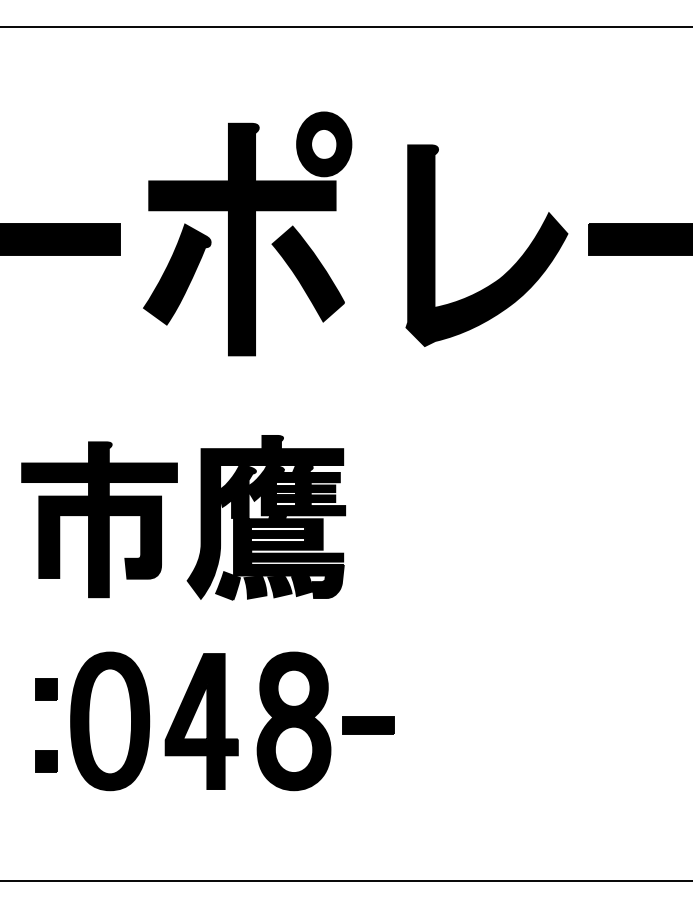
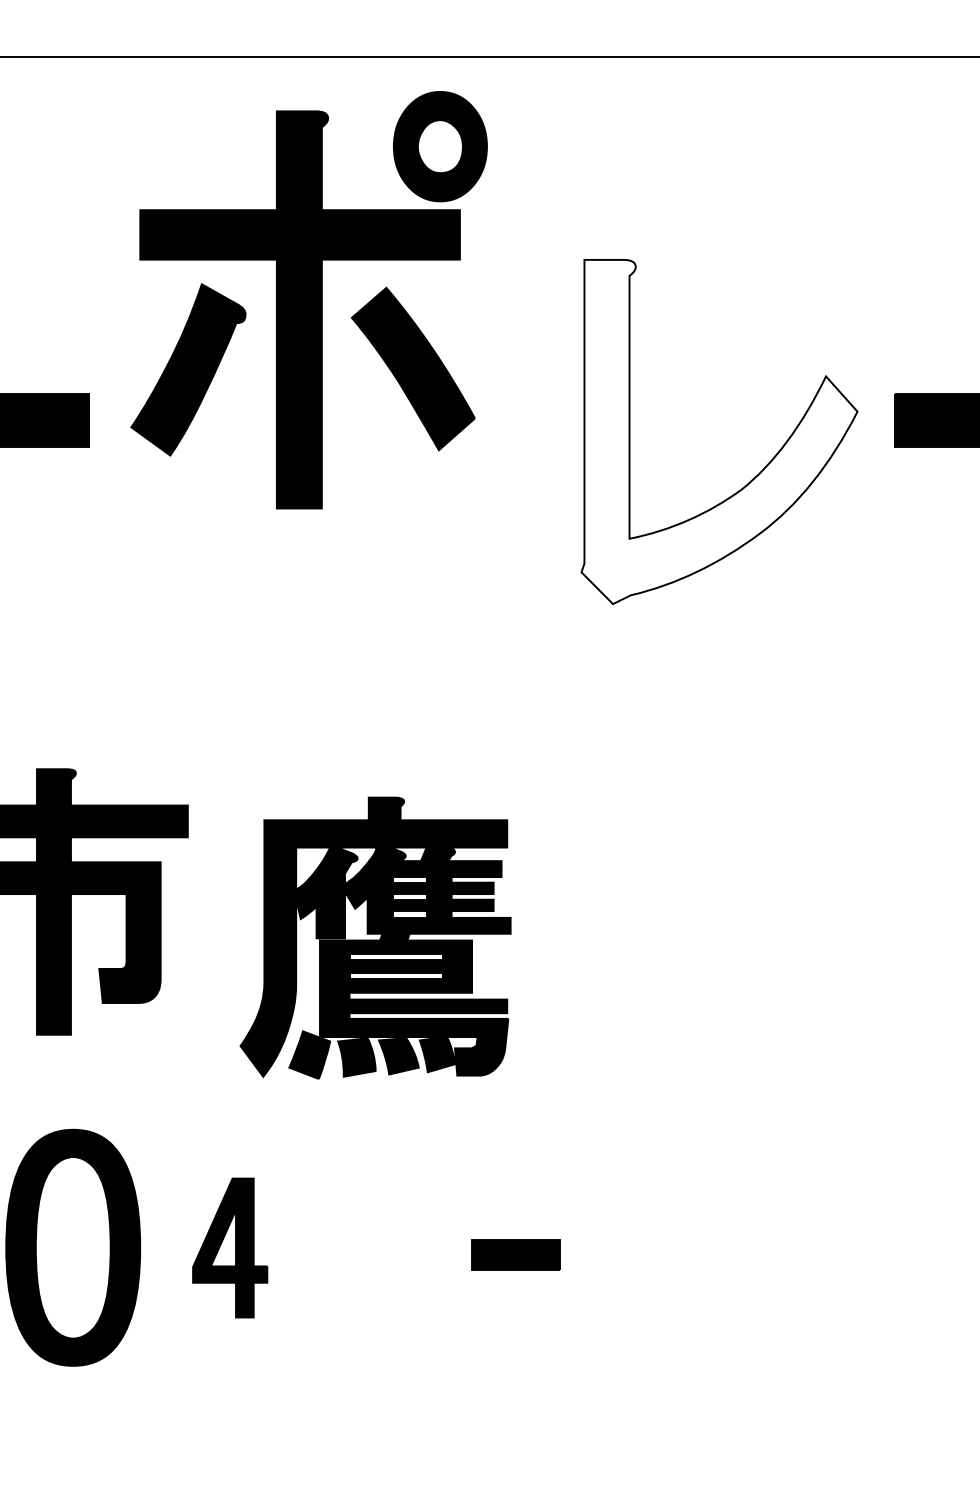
part: (247, 233) -> (308, 299), moved
fill: (486, 245) -> (718, 431), removed
part: (265, 517) -> (374, 937), moved
part: (201, 721) -> (229, 1247), size x0.6
part: (293, 721) -> (387, 1247), removed

